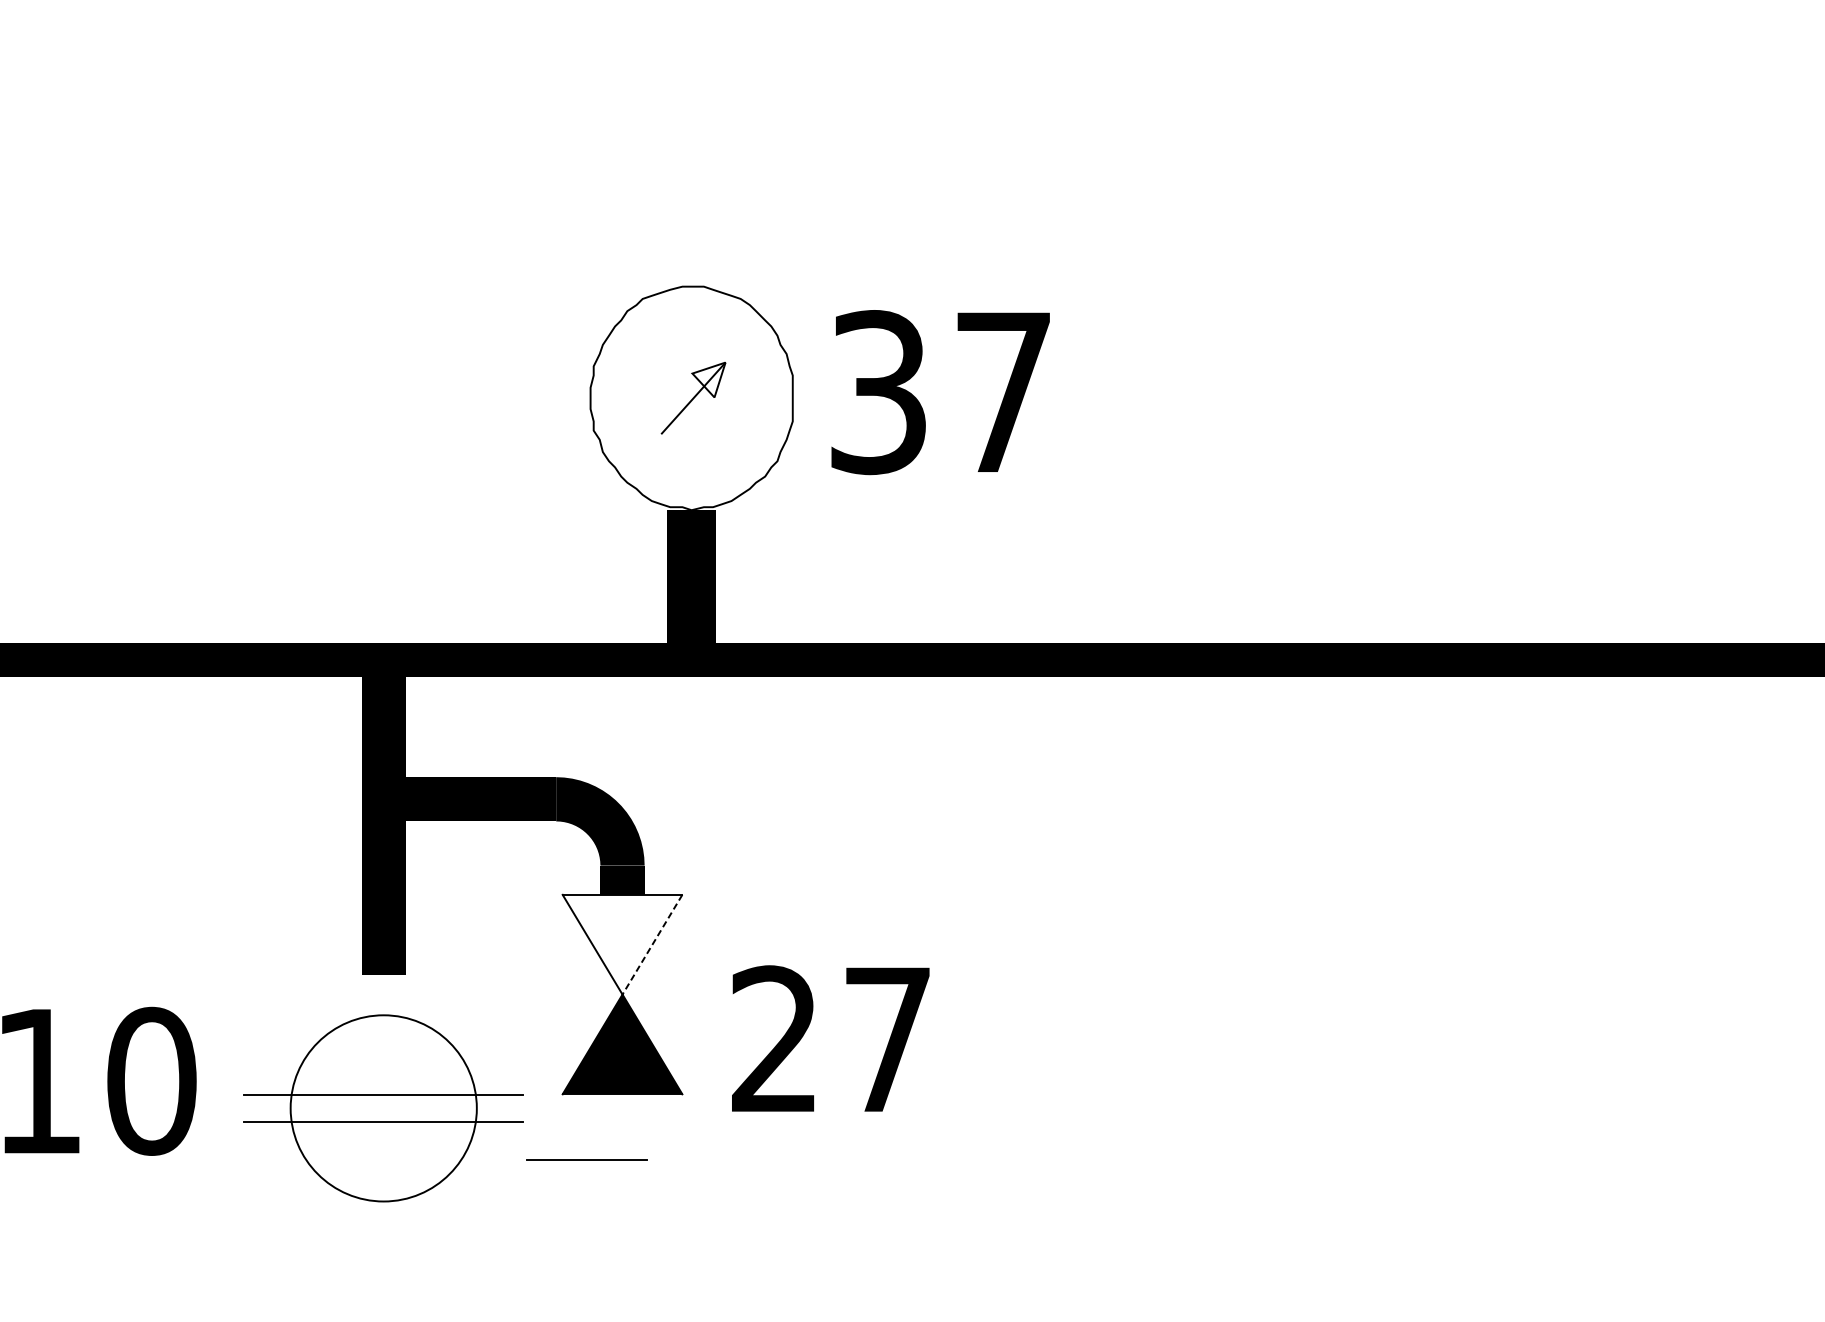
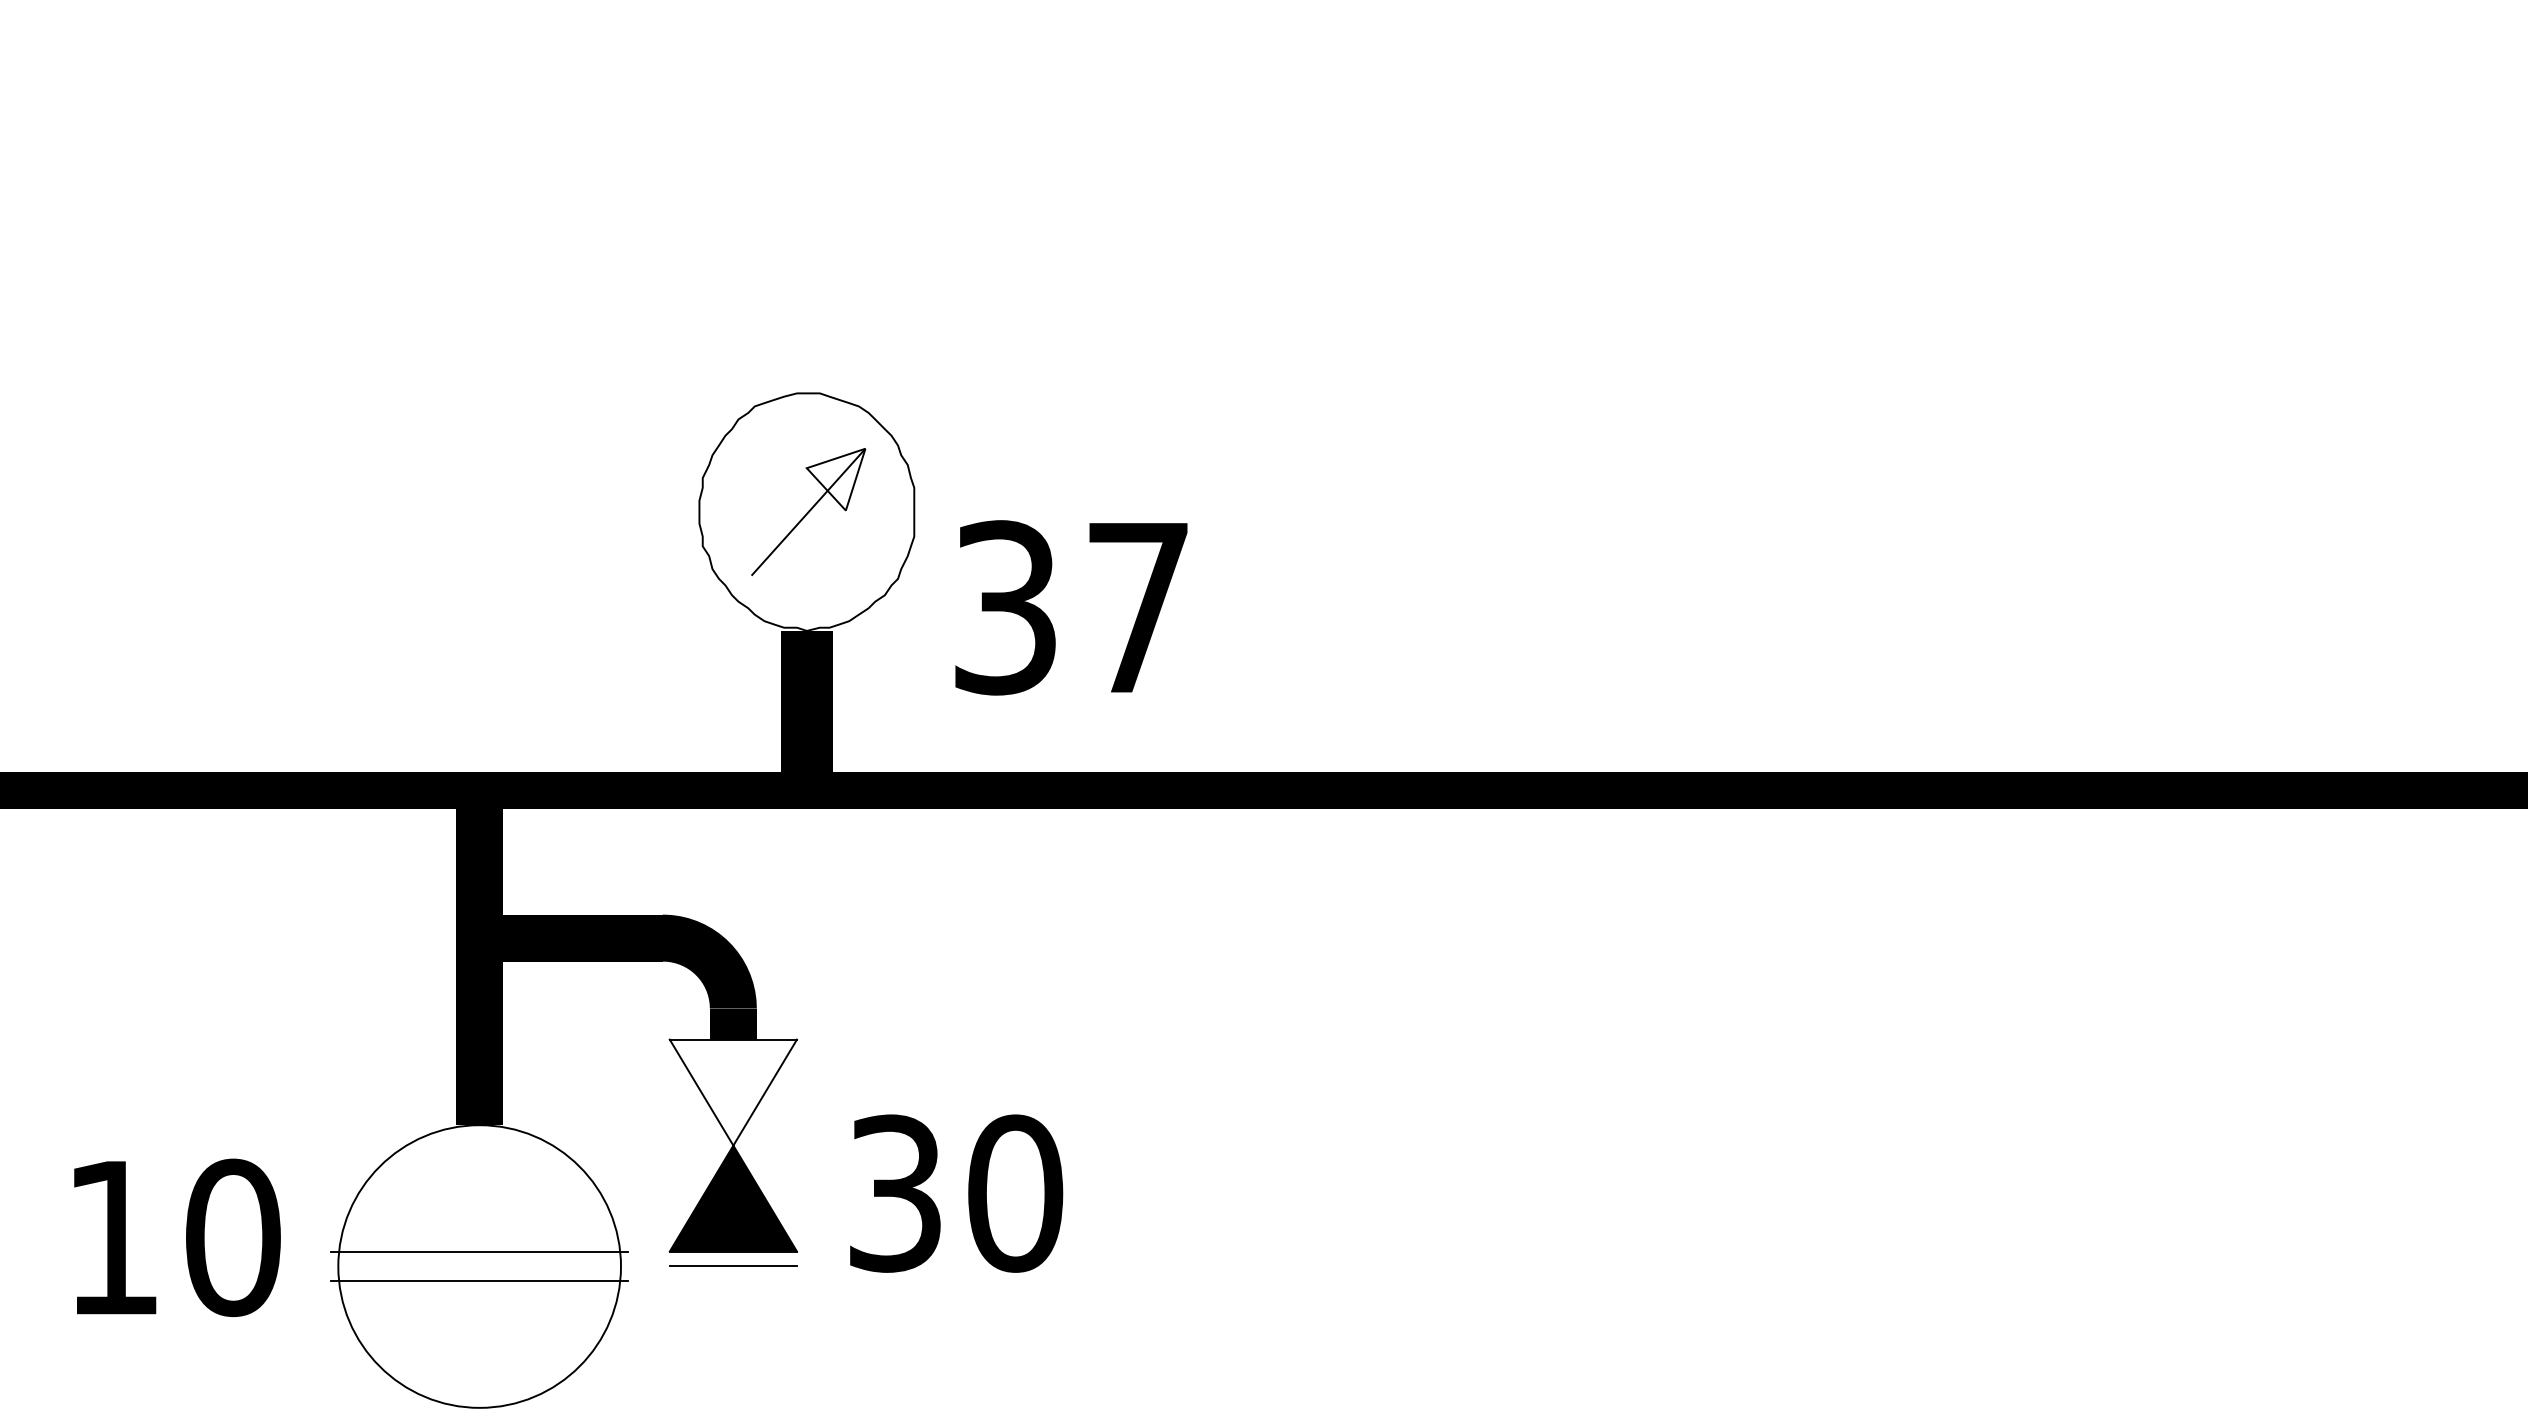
text: (940, 392) -> (1071, 607), moved
part: (693, 397) -> (808, 511), size x1.67
line: (652, 944) -> (765, 1092), dashed -> solid
text: (832, 1039) -> (956, 1193), 27 -> 30
circle: (383, 1108) -> (479, 1266), size x1.43
line: (586, 1160) -> (733, 1265), moved

